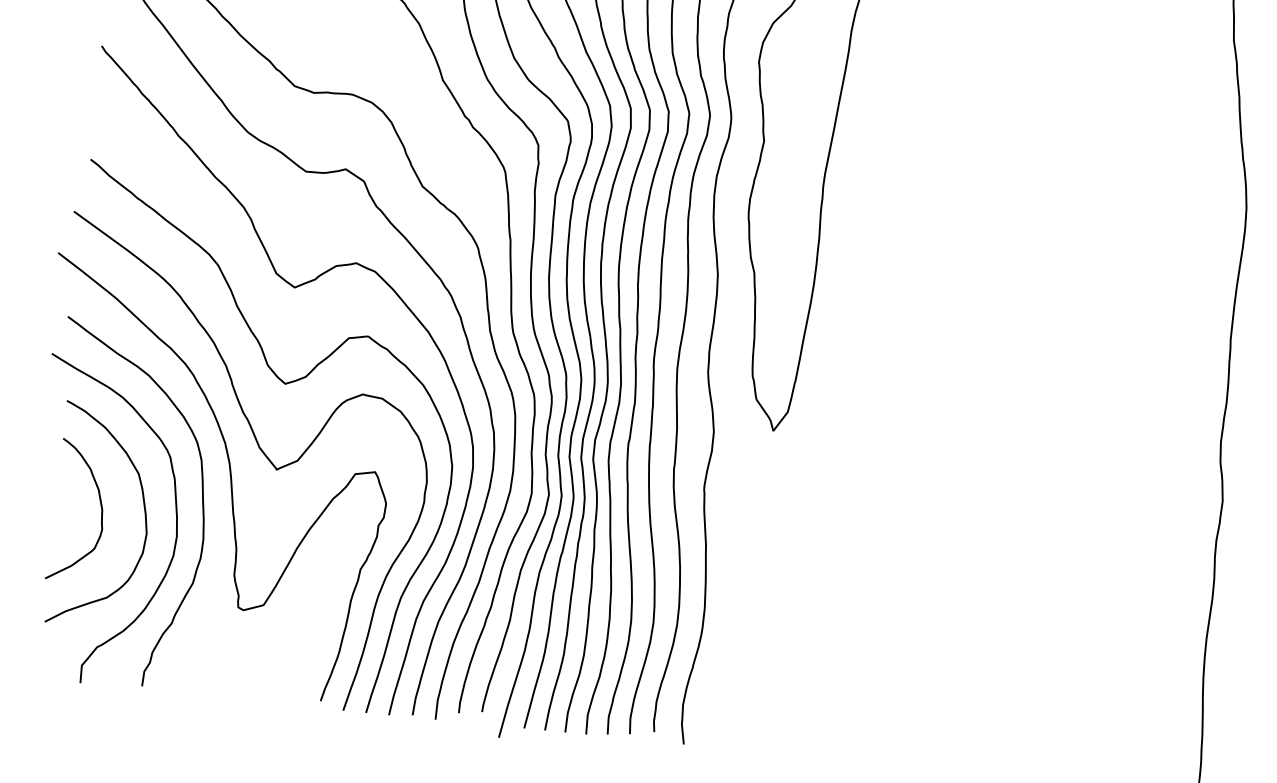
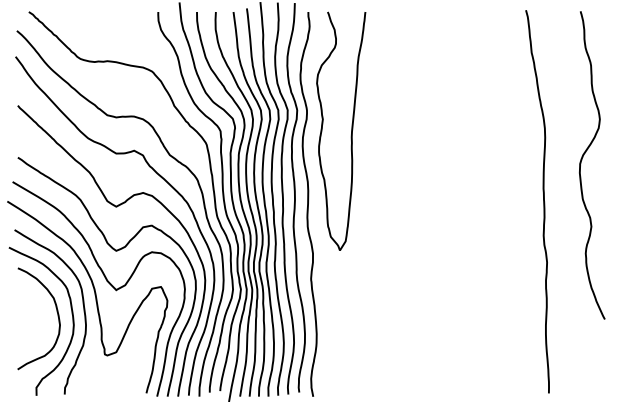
curve: (99, 510) -> (37, 316), removed

